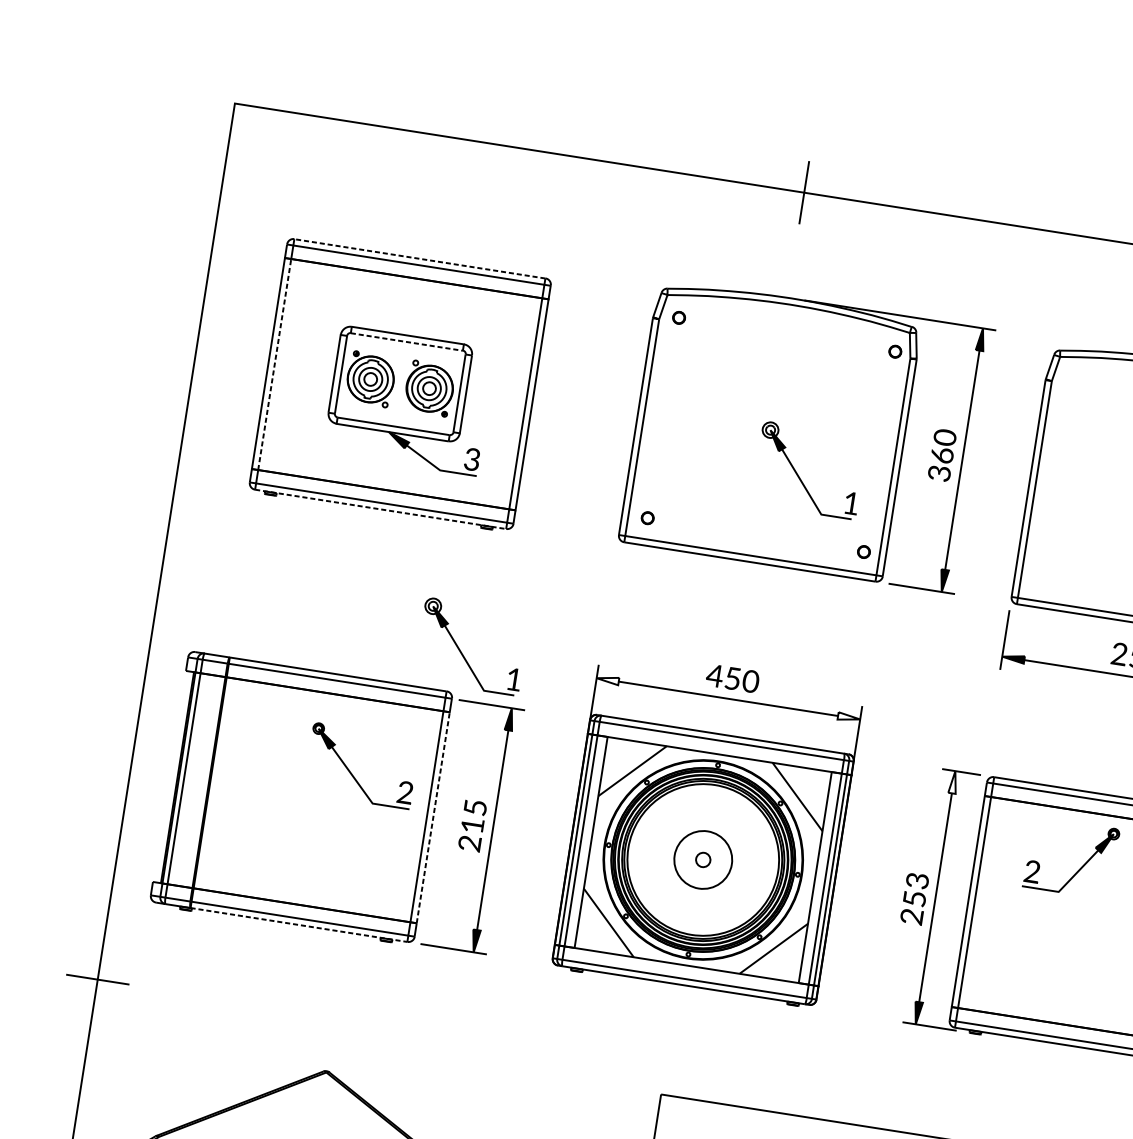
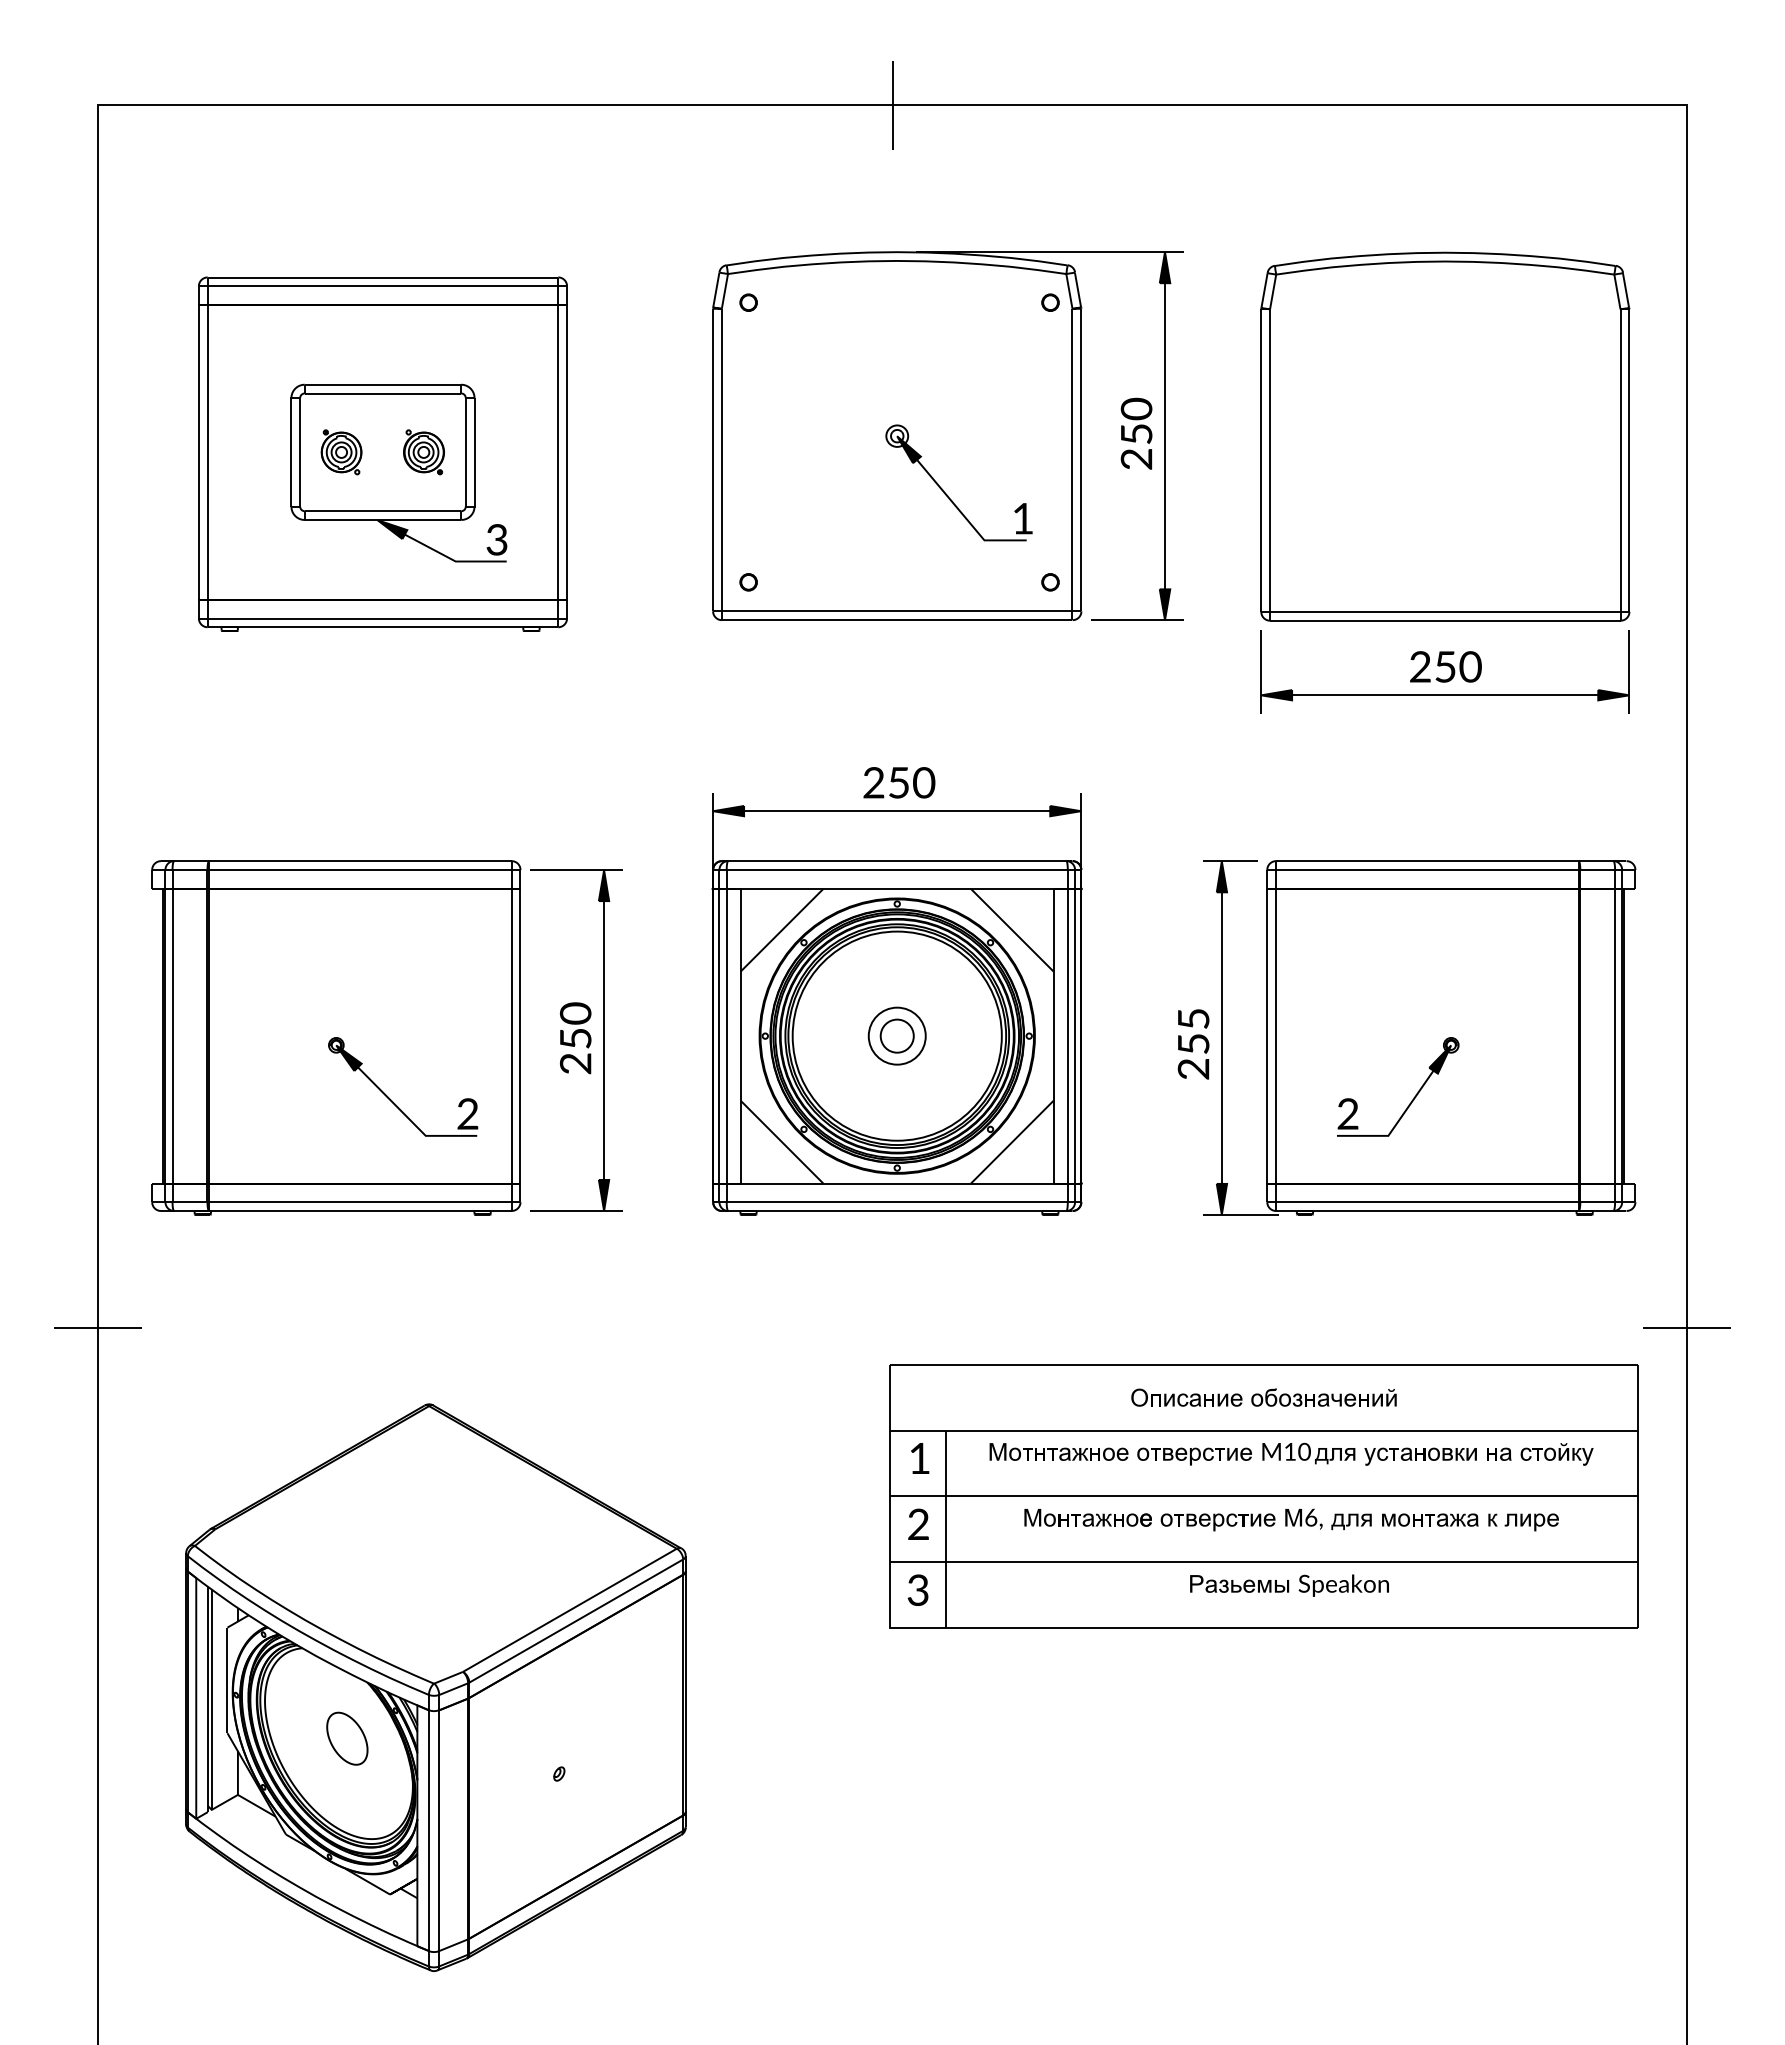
line: (419, 258) -> (382, 277), dashed -> solid
line: (407, 341) -> (383, 393), dashed -> solid
line: (274, 364) -> (207, 452), dashed -> solid
part: (370, 379) -> (341, 452), size x0.62
part: (429, 388) -> (423, 452), size x0.62
text: (940, 464) -> (1136, 446), 360 -> 250
line: (381, 509) -> (383, 627), dashed -> solid
part: (462, 652) -> (524, 805), removed
text: (714, 675) -> (873, 782), 450 -> 250
fill: (607, 679) -> (728, 810), added
fill: (849, 717) -> (1065, 810), added
part: (351, 772) -> (390, 1098), moved
fill: (953, 781) -> (1221, 876), added
text: (473, 816) -> (575, 1025), 215 -> 250
line: (433, 817) -> (520, 1035), dashed -> solid
circle: (702, 859) -> (896, 1035), size x0.71
circle: (702, 859) -> (896, 1035), size x1.67
part: (1081, 867) -> (1413, 1097), moved
text: (917, 880) -> (1193, 1018), 253 -> 255
line: (299, 925) -> (360, 1211), dashed -> solid

